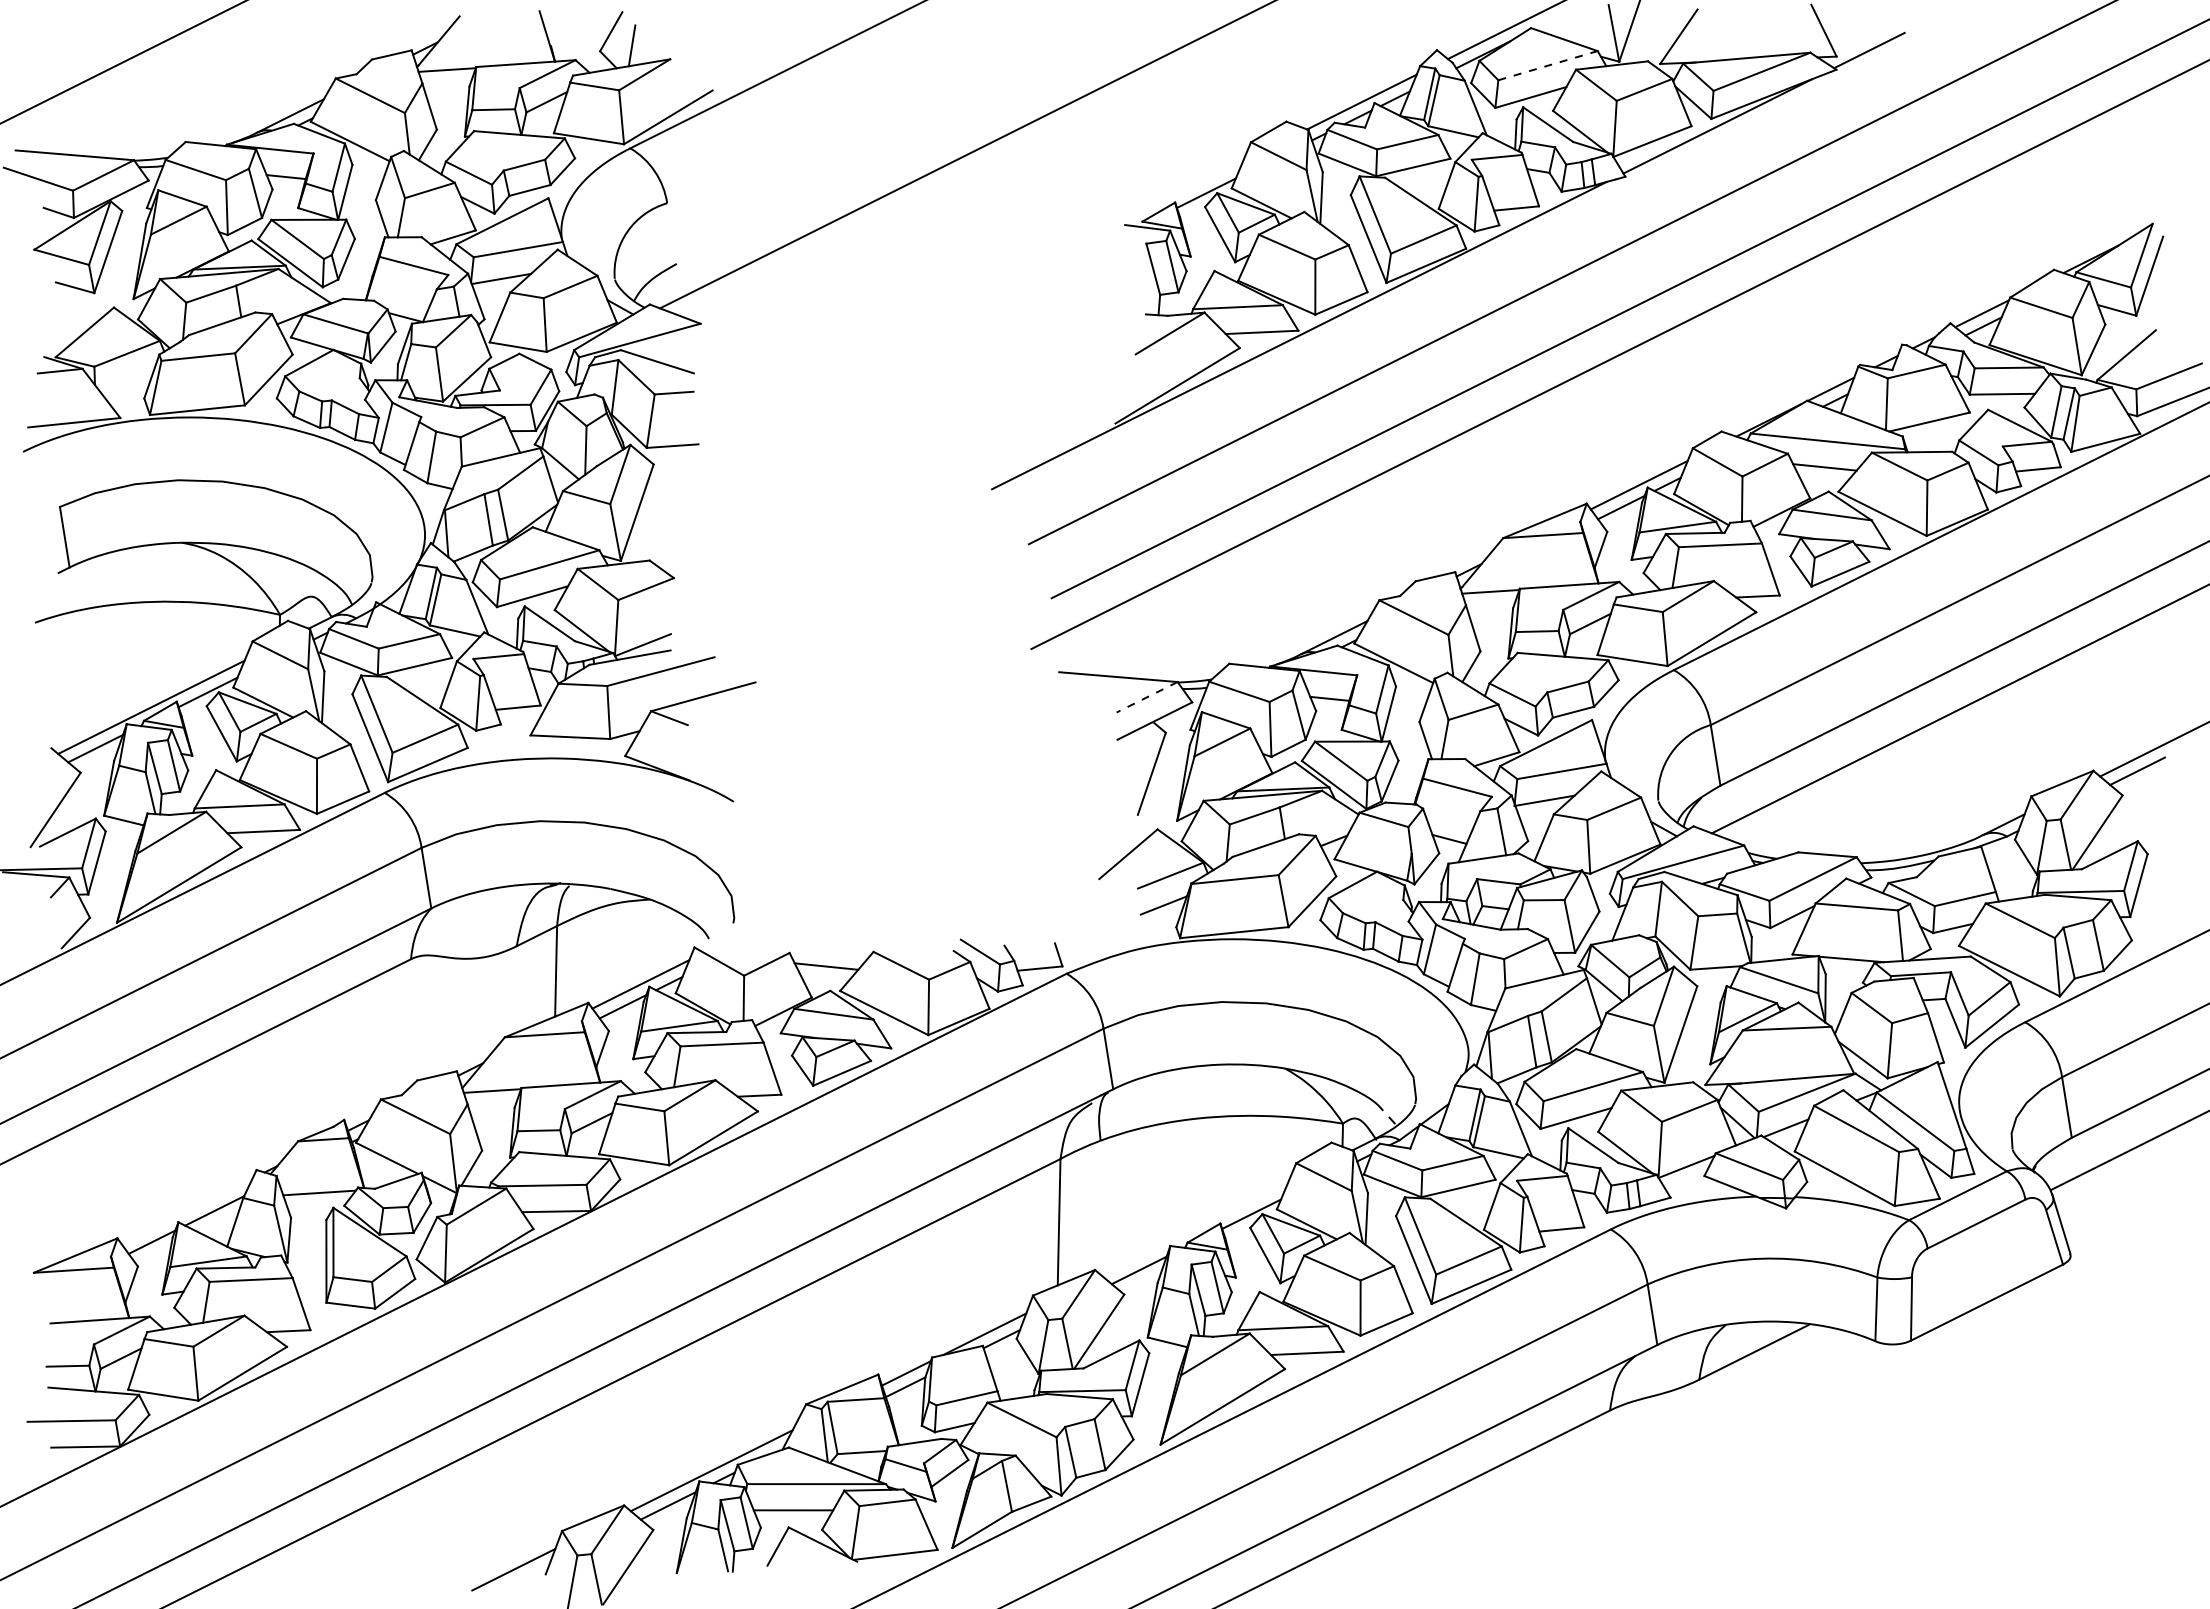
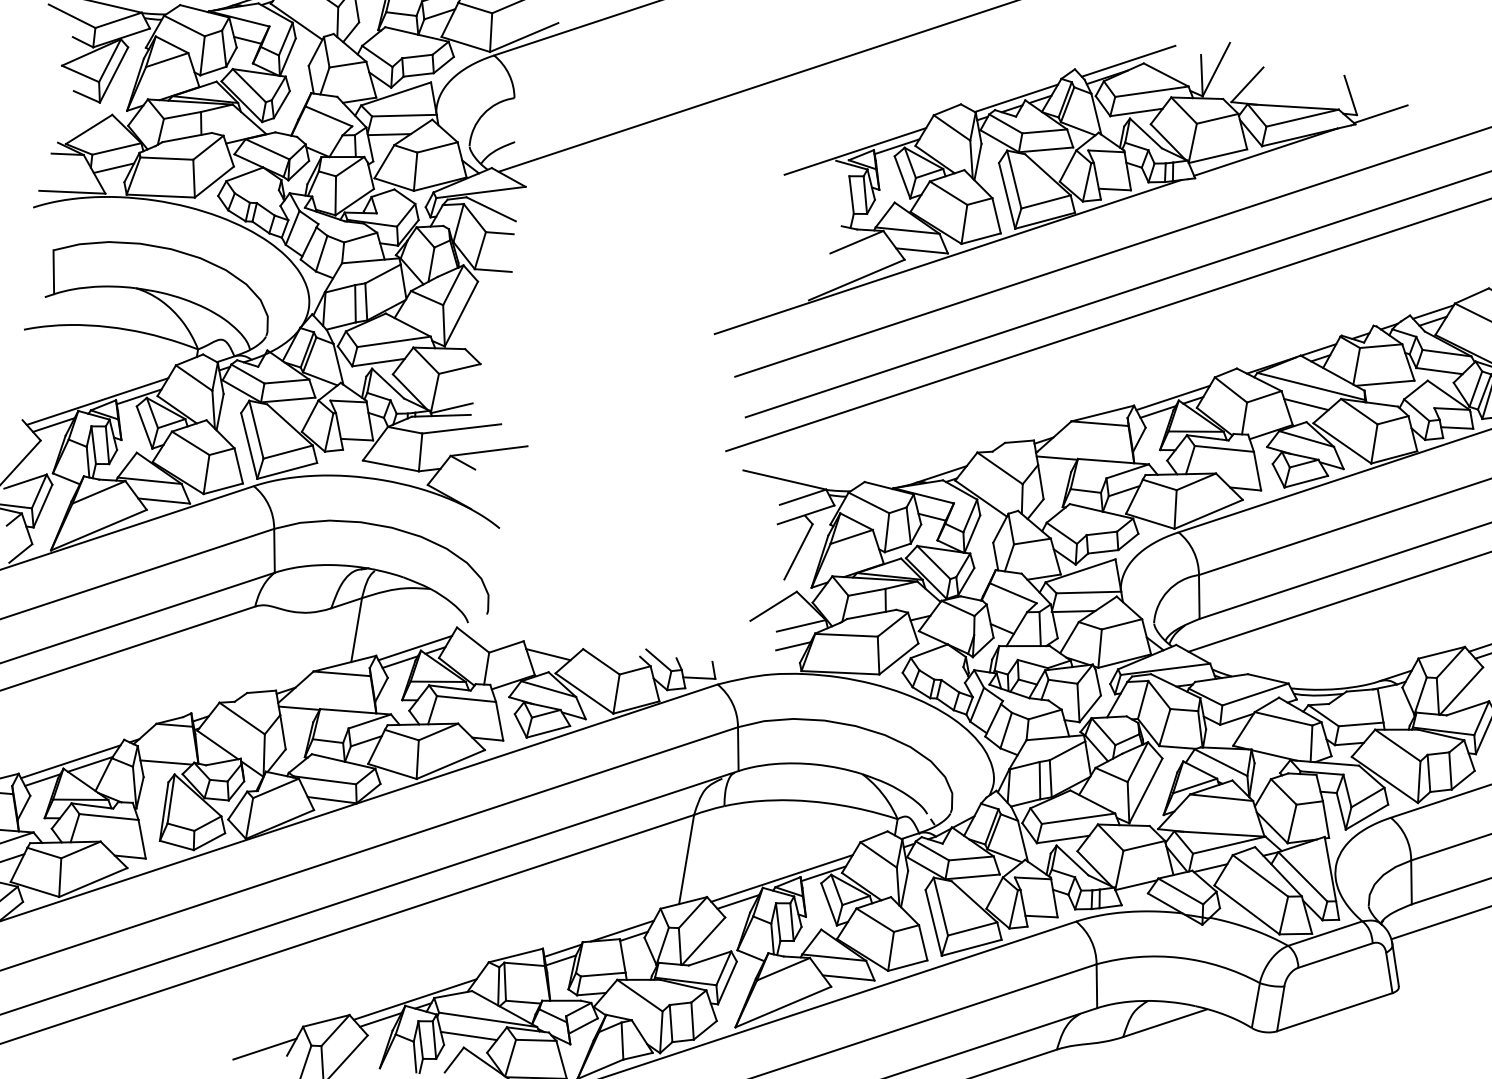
line: (1548, 65) -> (1152, 91), dashed -> solid
line: (1149, 207) -> (855, 150), added
line: (126, 380) -> (113, 167), added
line: (1146, 697) -> (802, 497), dashed -> solid
line: (186, 1211) -> (70, 761), added
line: (1194, 1228) -> (781, 877), added

